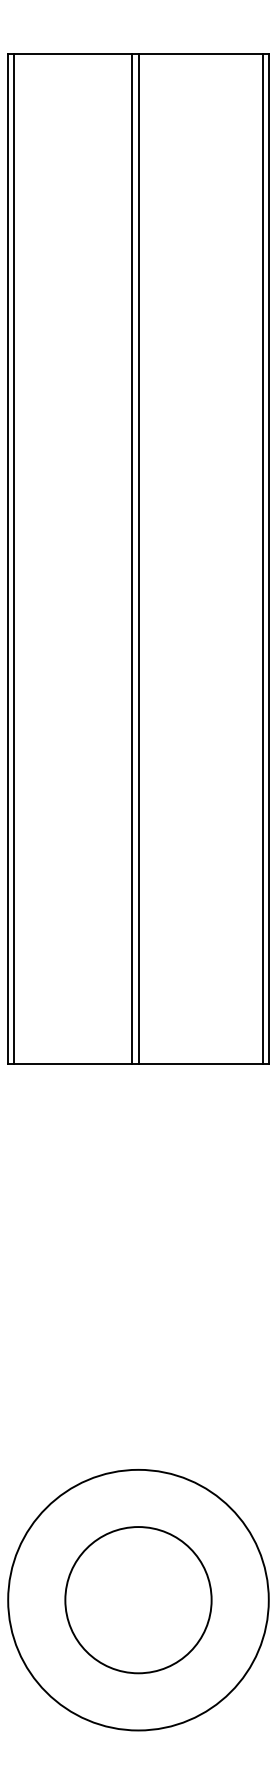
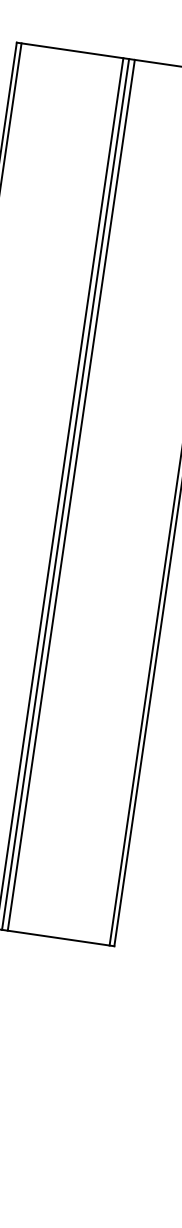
line: (145, 558) -> (71, 495), added

